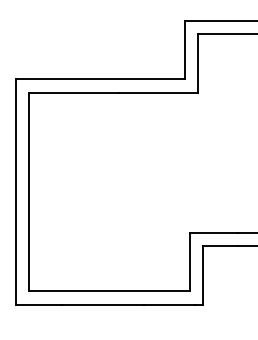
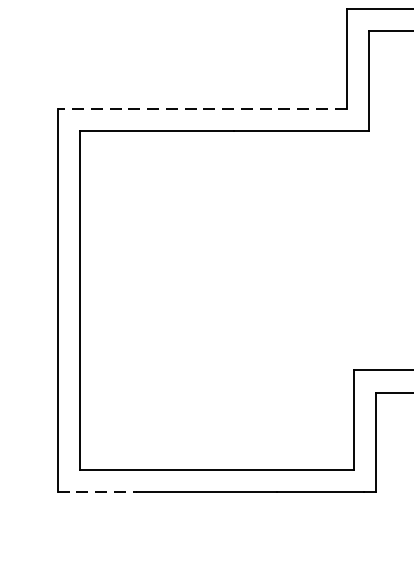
line: (100, 79) -> (202, 108), solid -> dashed
line: (39, 304) -> (98, 492), solid -> dashed

